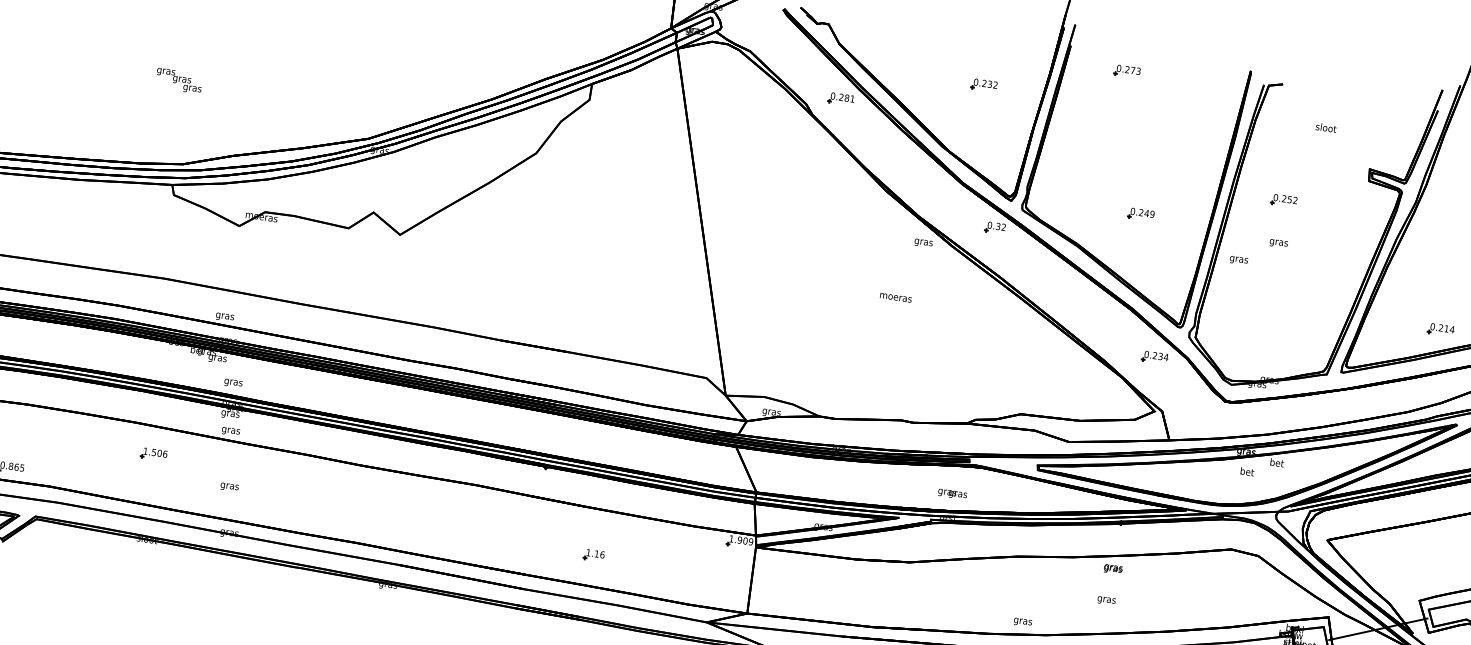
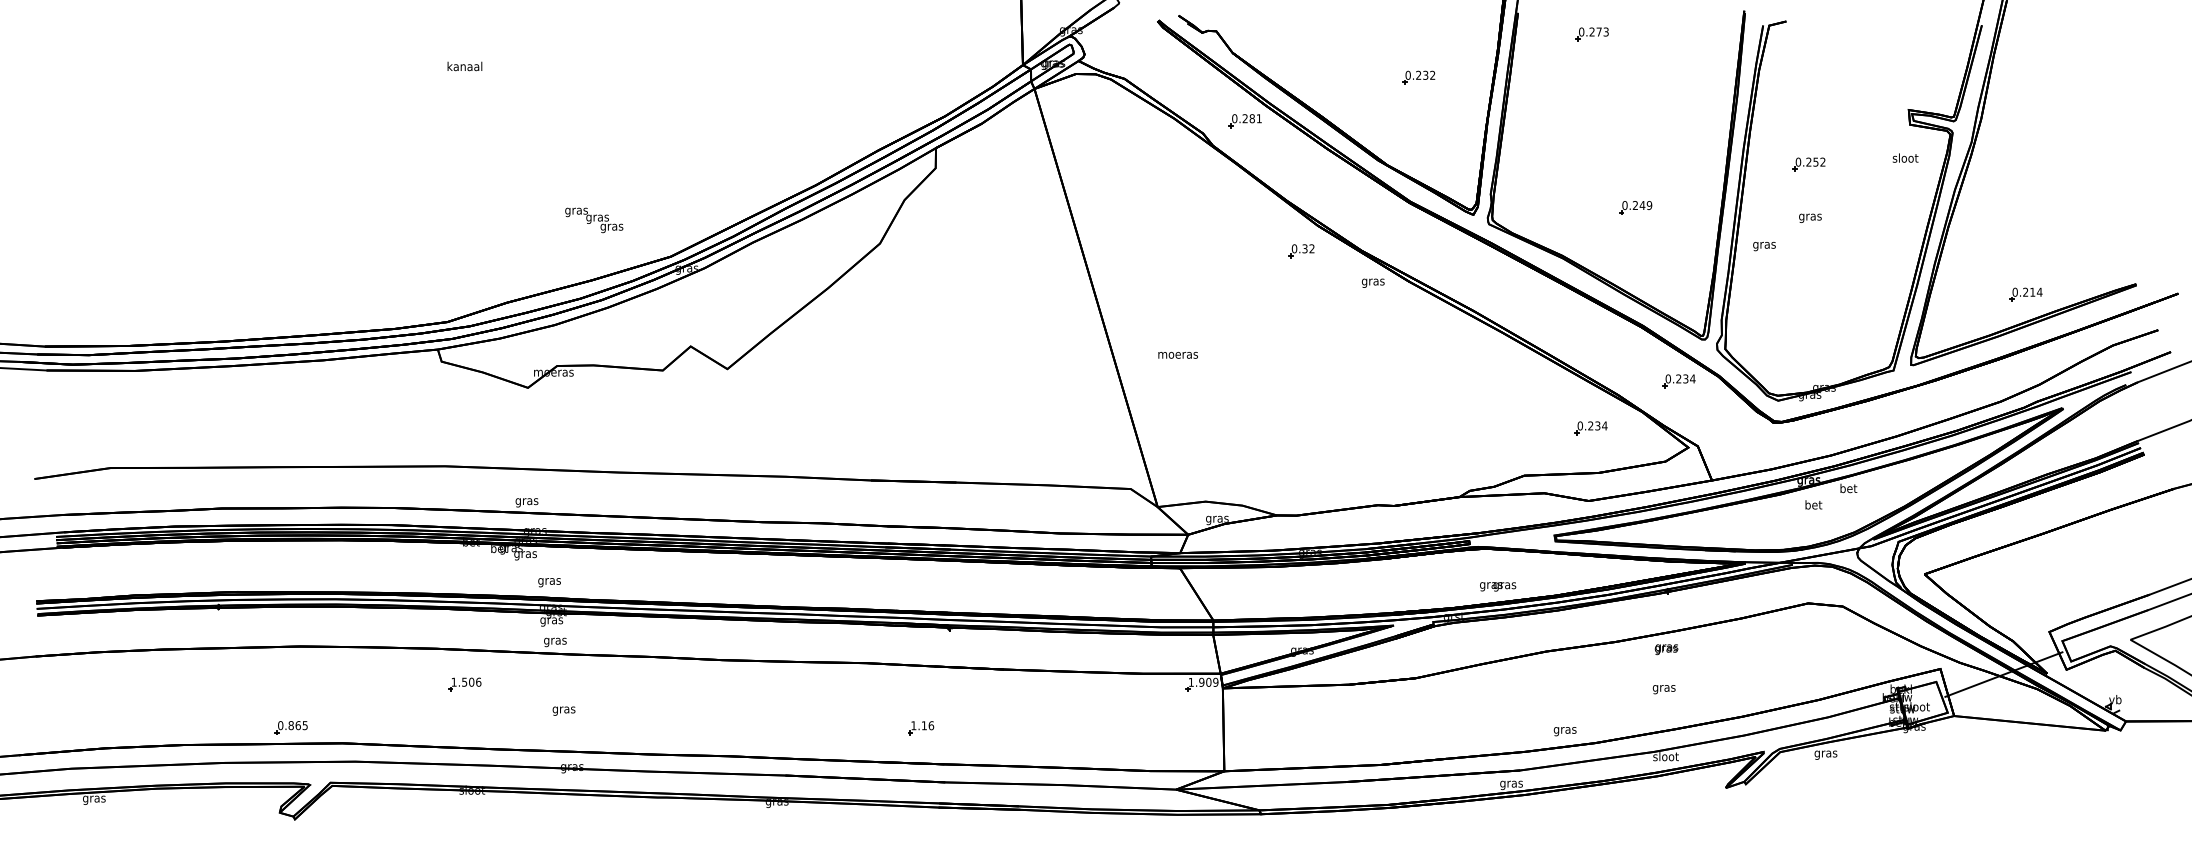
text: (179, 81) -> (594, 220), moved
text: (1326, 127) -> (1905, 157), moved
part: (995, 228) -> (1301, 251), moved
text: (895, 297) -> (1177, 355), moved
part: (1079, 384) -> (1590, 428), added
text: (952, 494) -> (1498, 586), moved
part: (594, 555) -> (921, 728), moved

